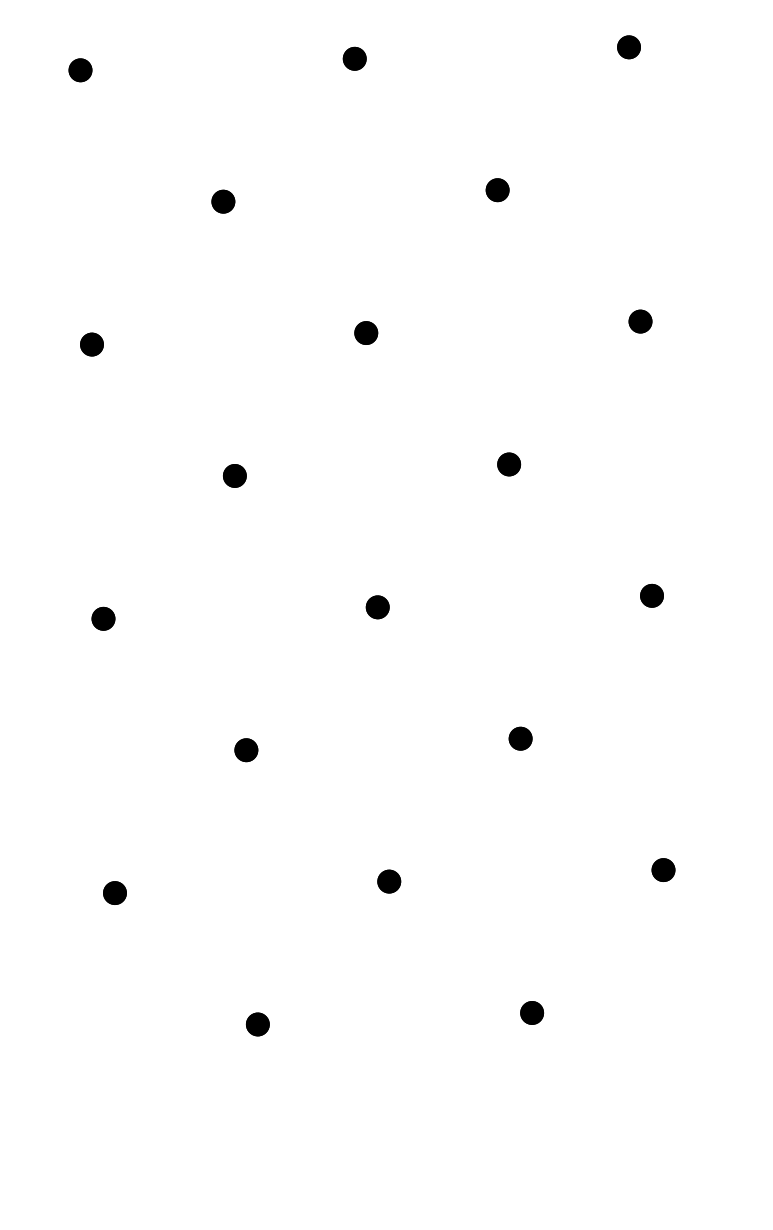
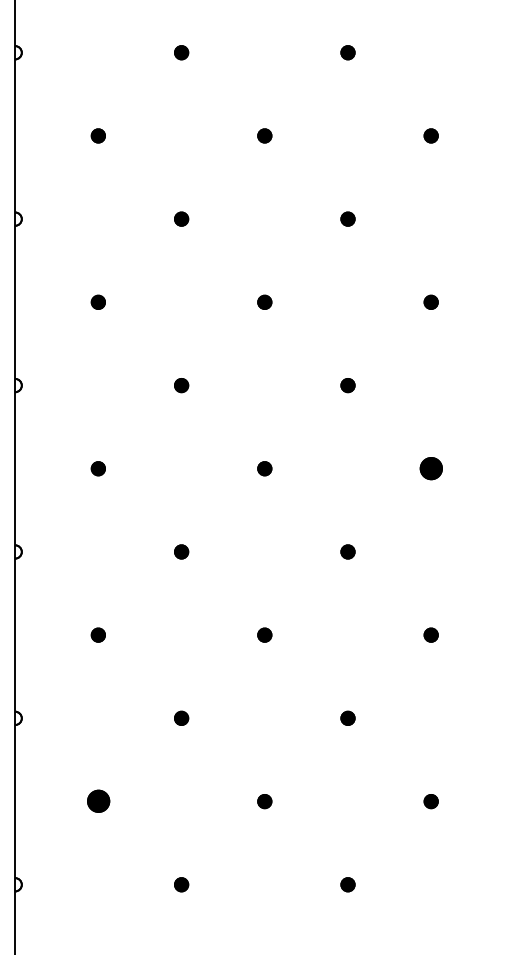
part: (639, 321) -> (430, 468), size x1.6
part: (113, 893) -> (97, 801), size x1.6

